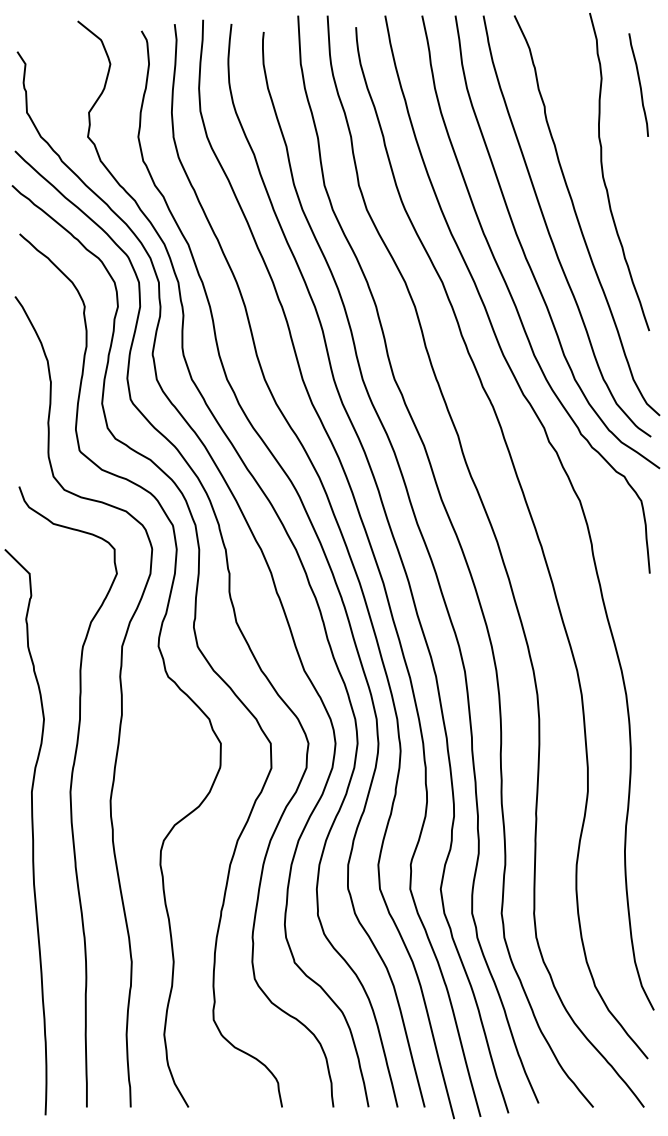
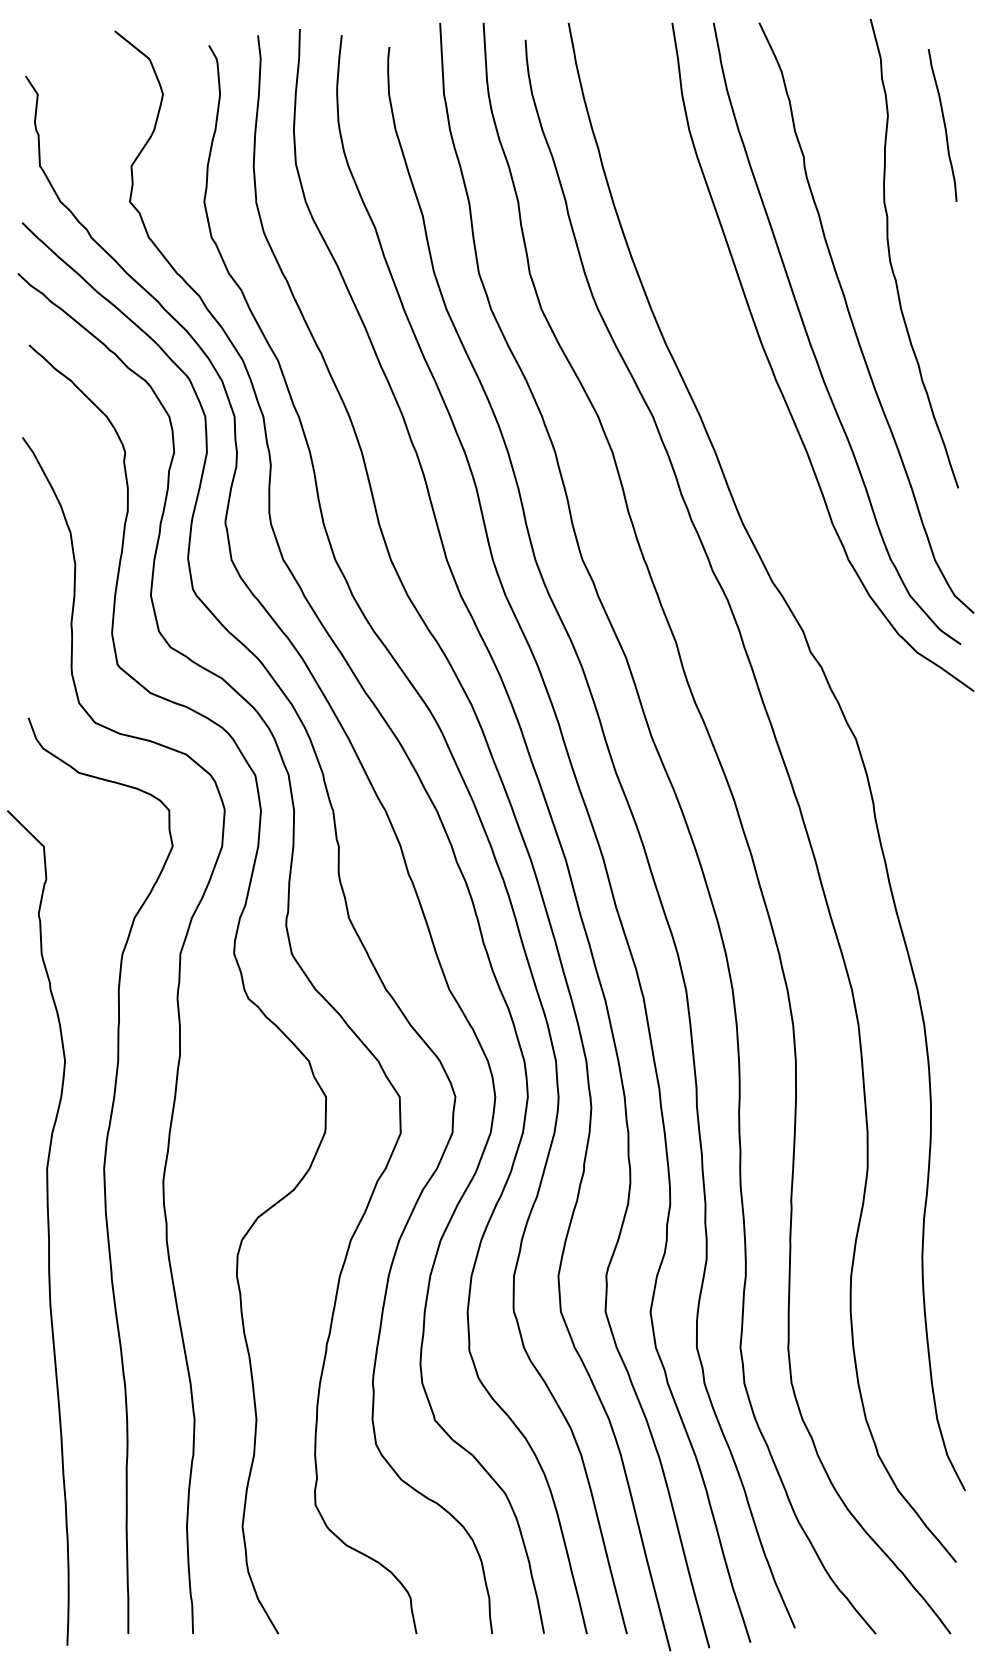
curve: (514, 300) -> (759, 443), removed

